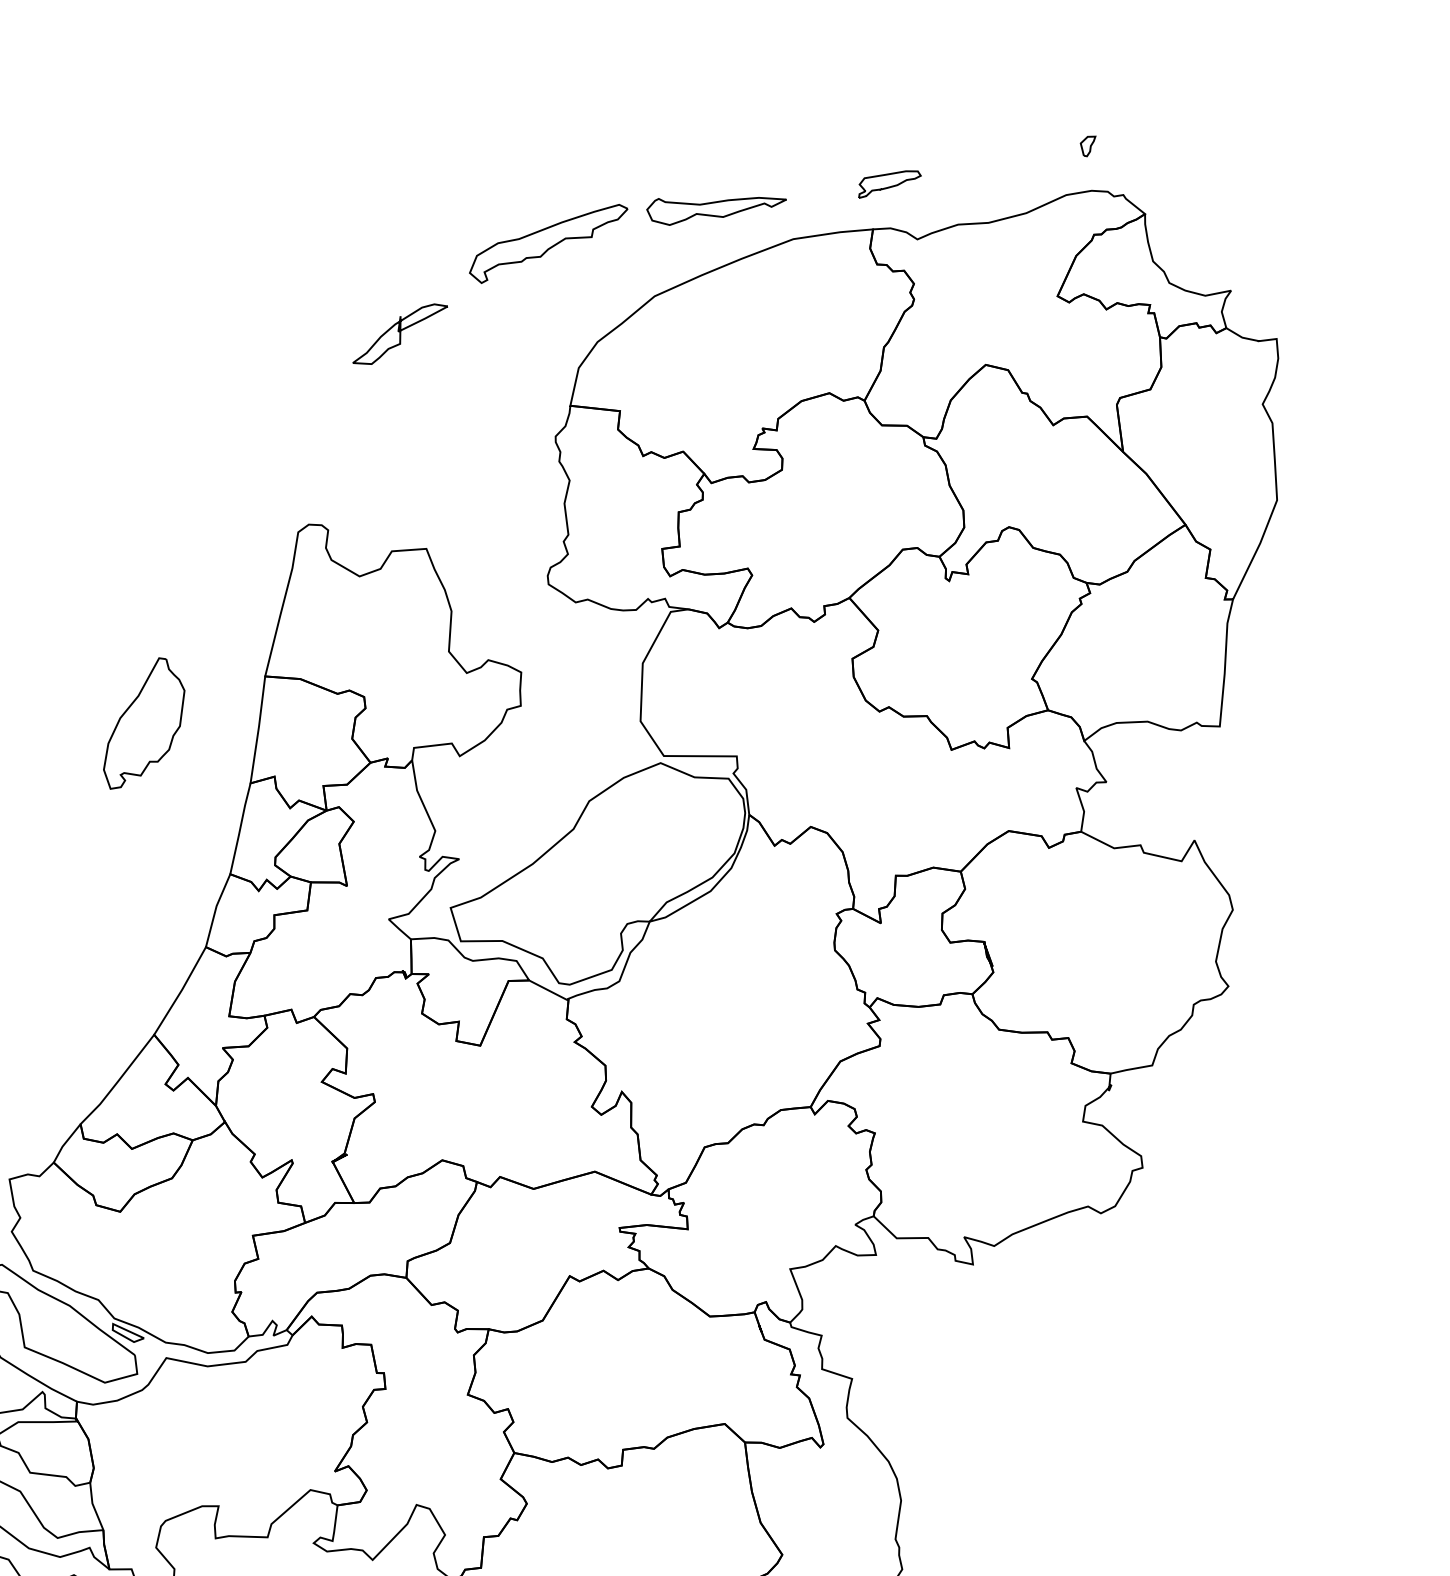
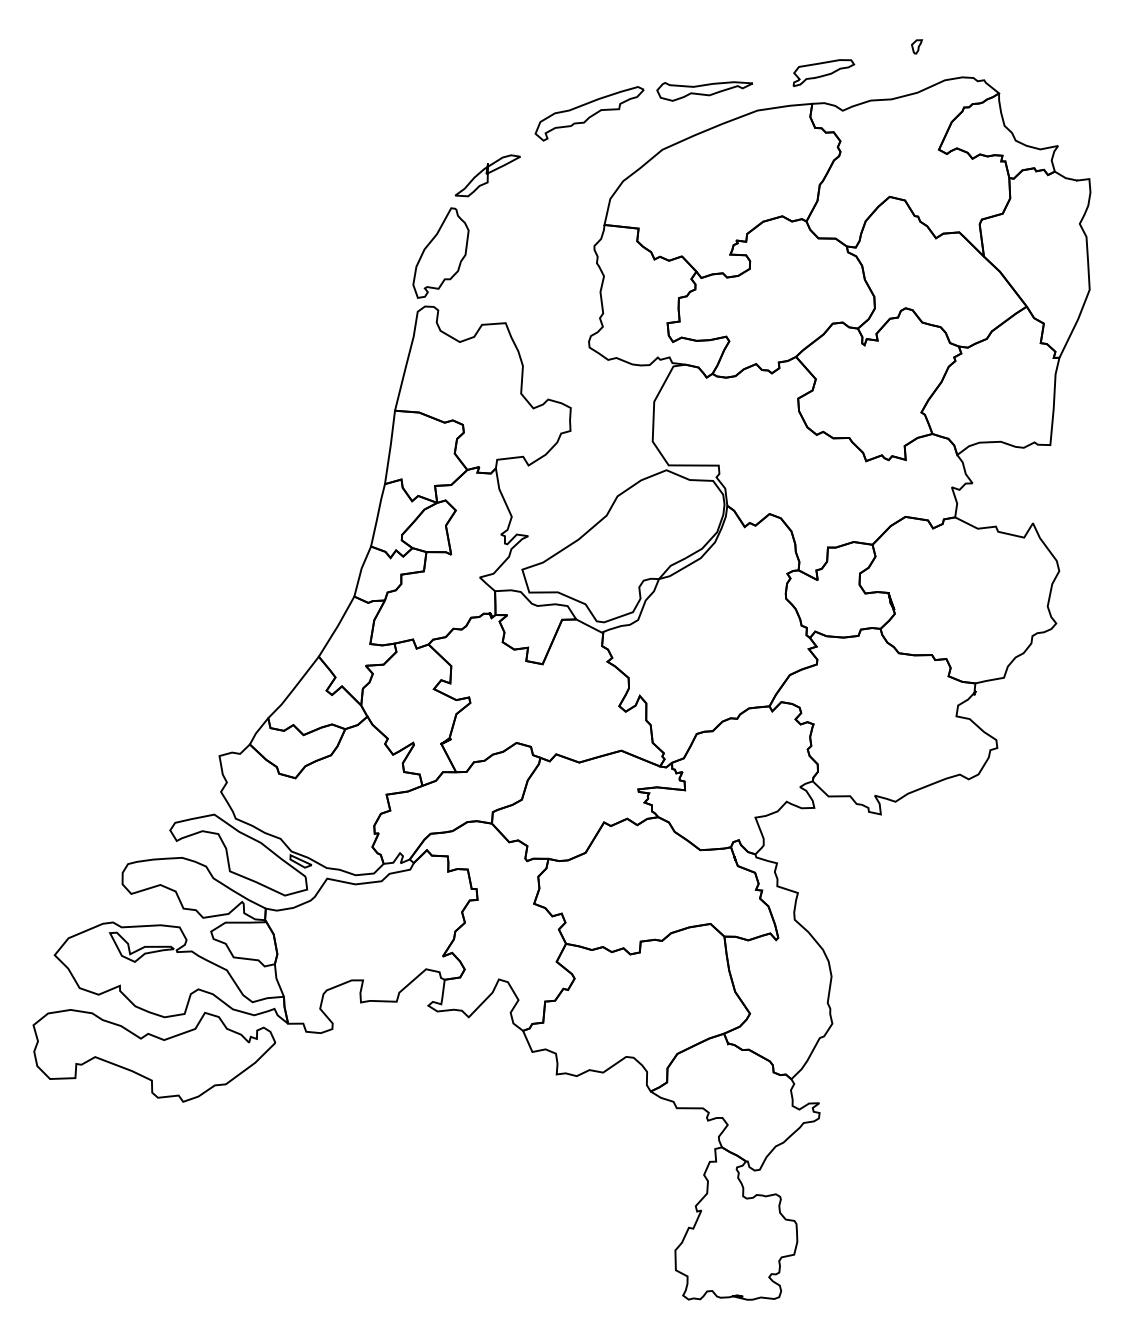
part: (1088, 145) -> (917, 46), moved
part: (889, 183) -> (823, 72), size x1.43
part: (143, 722) -> (440, 252), moved

